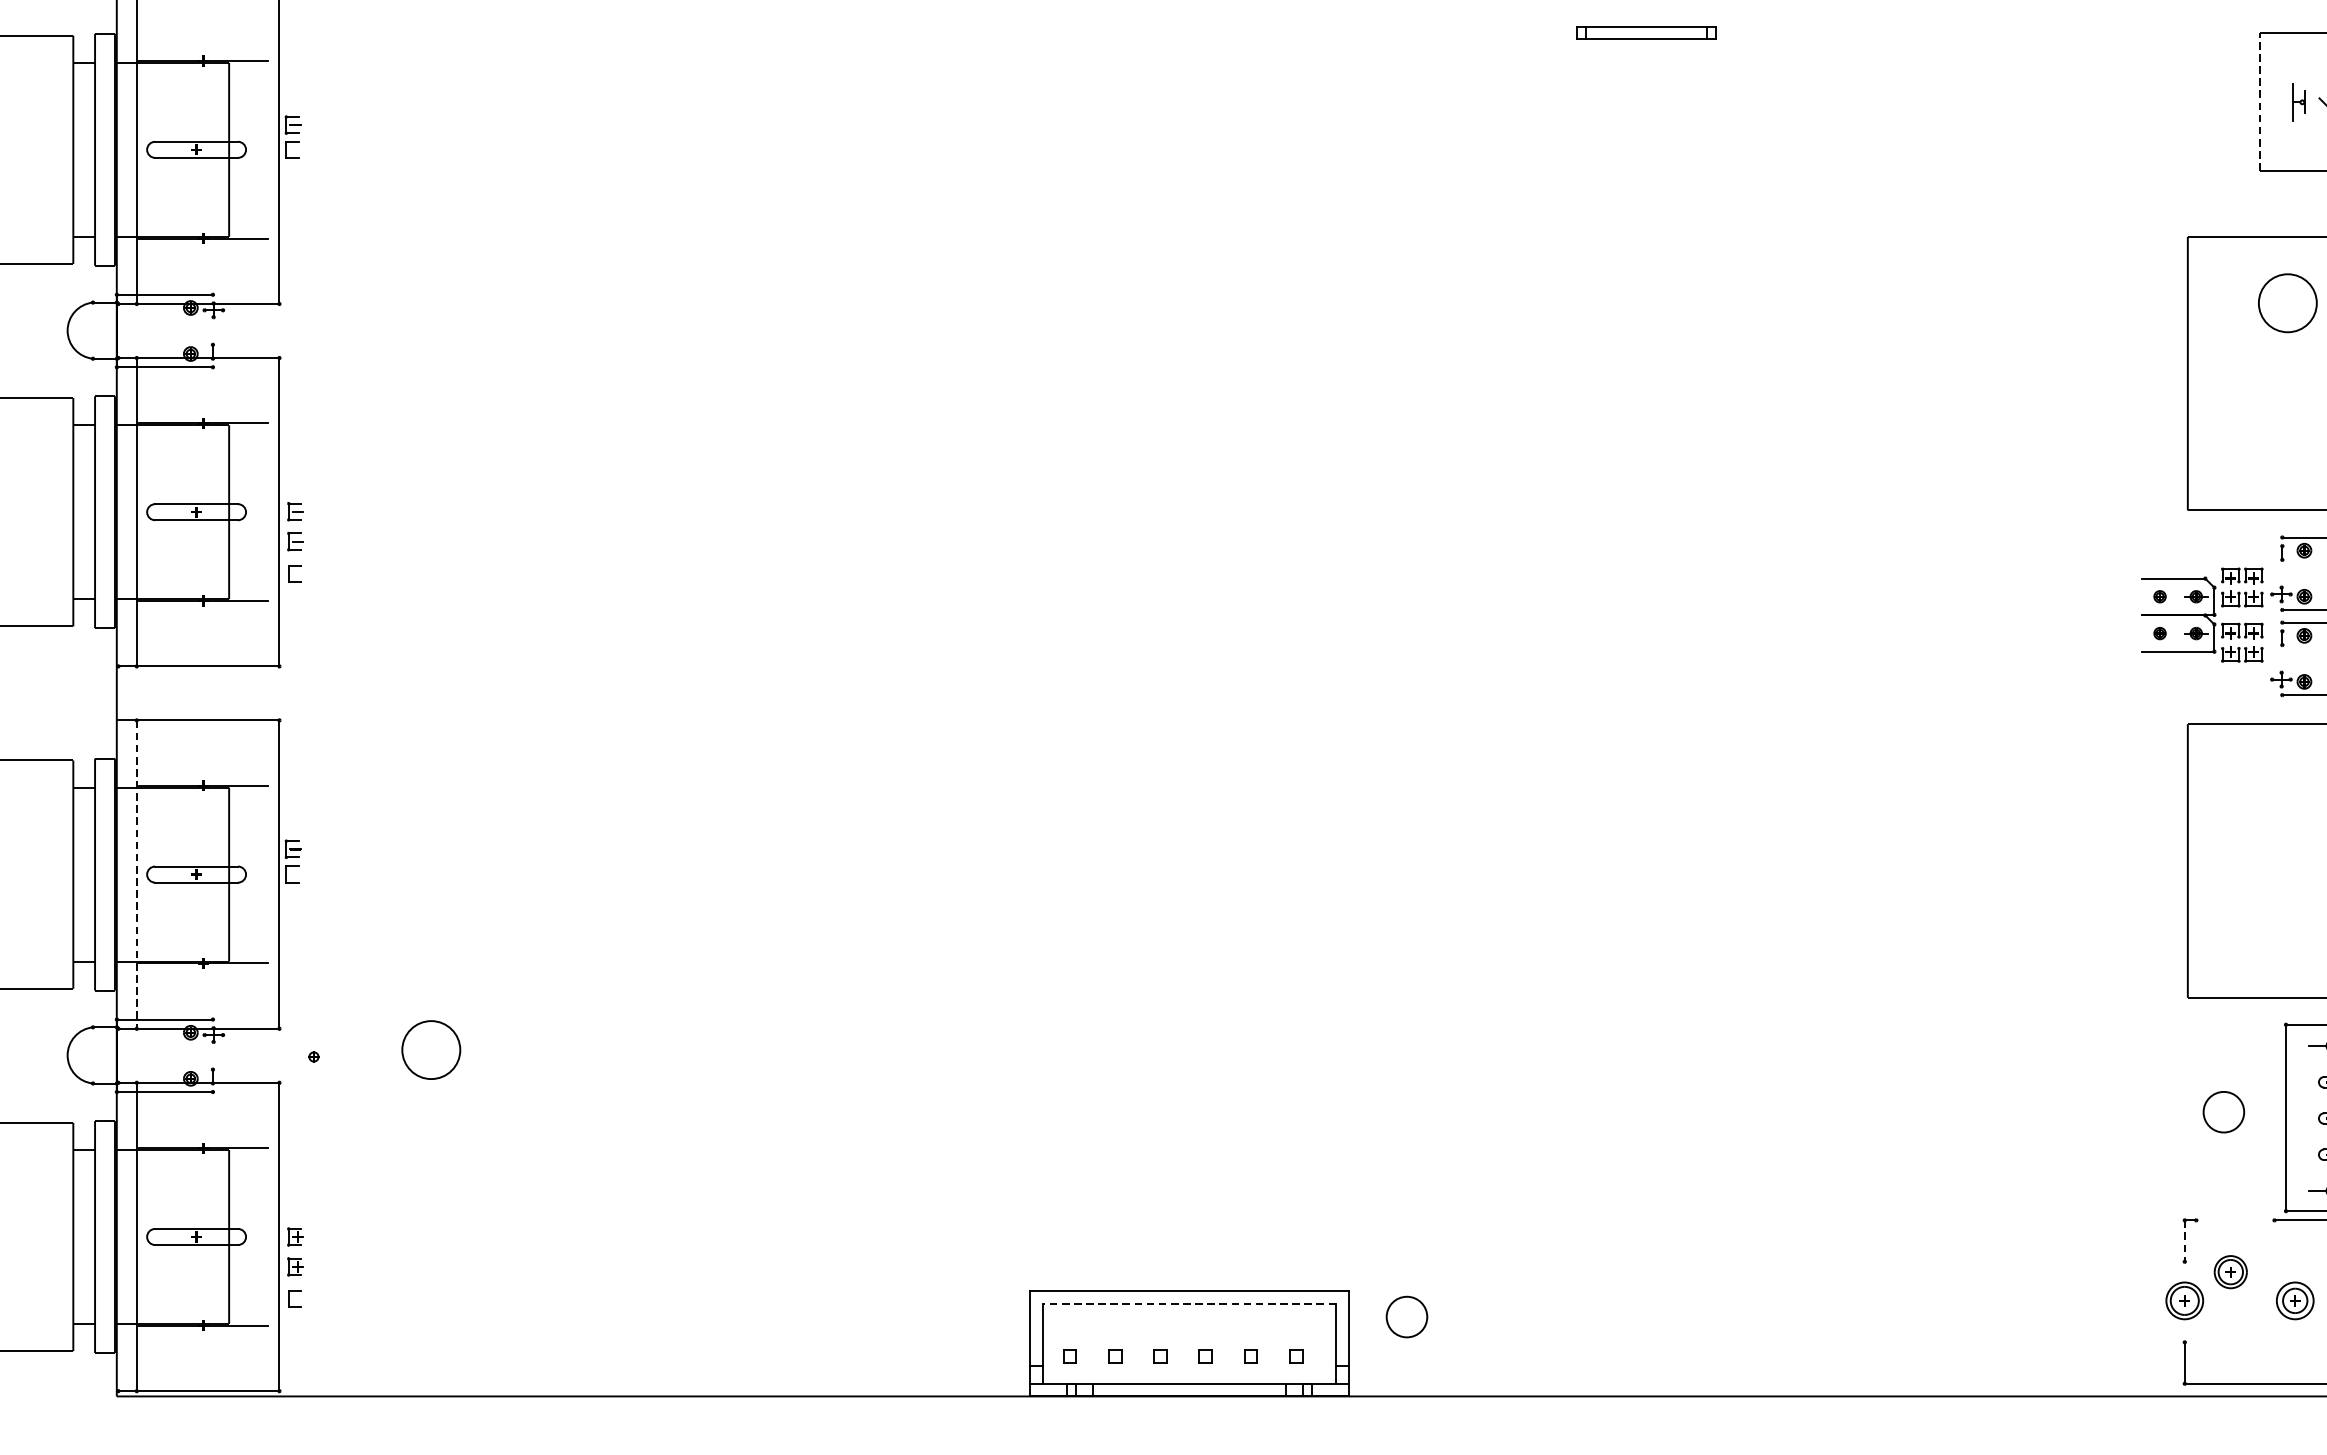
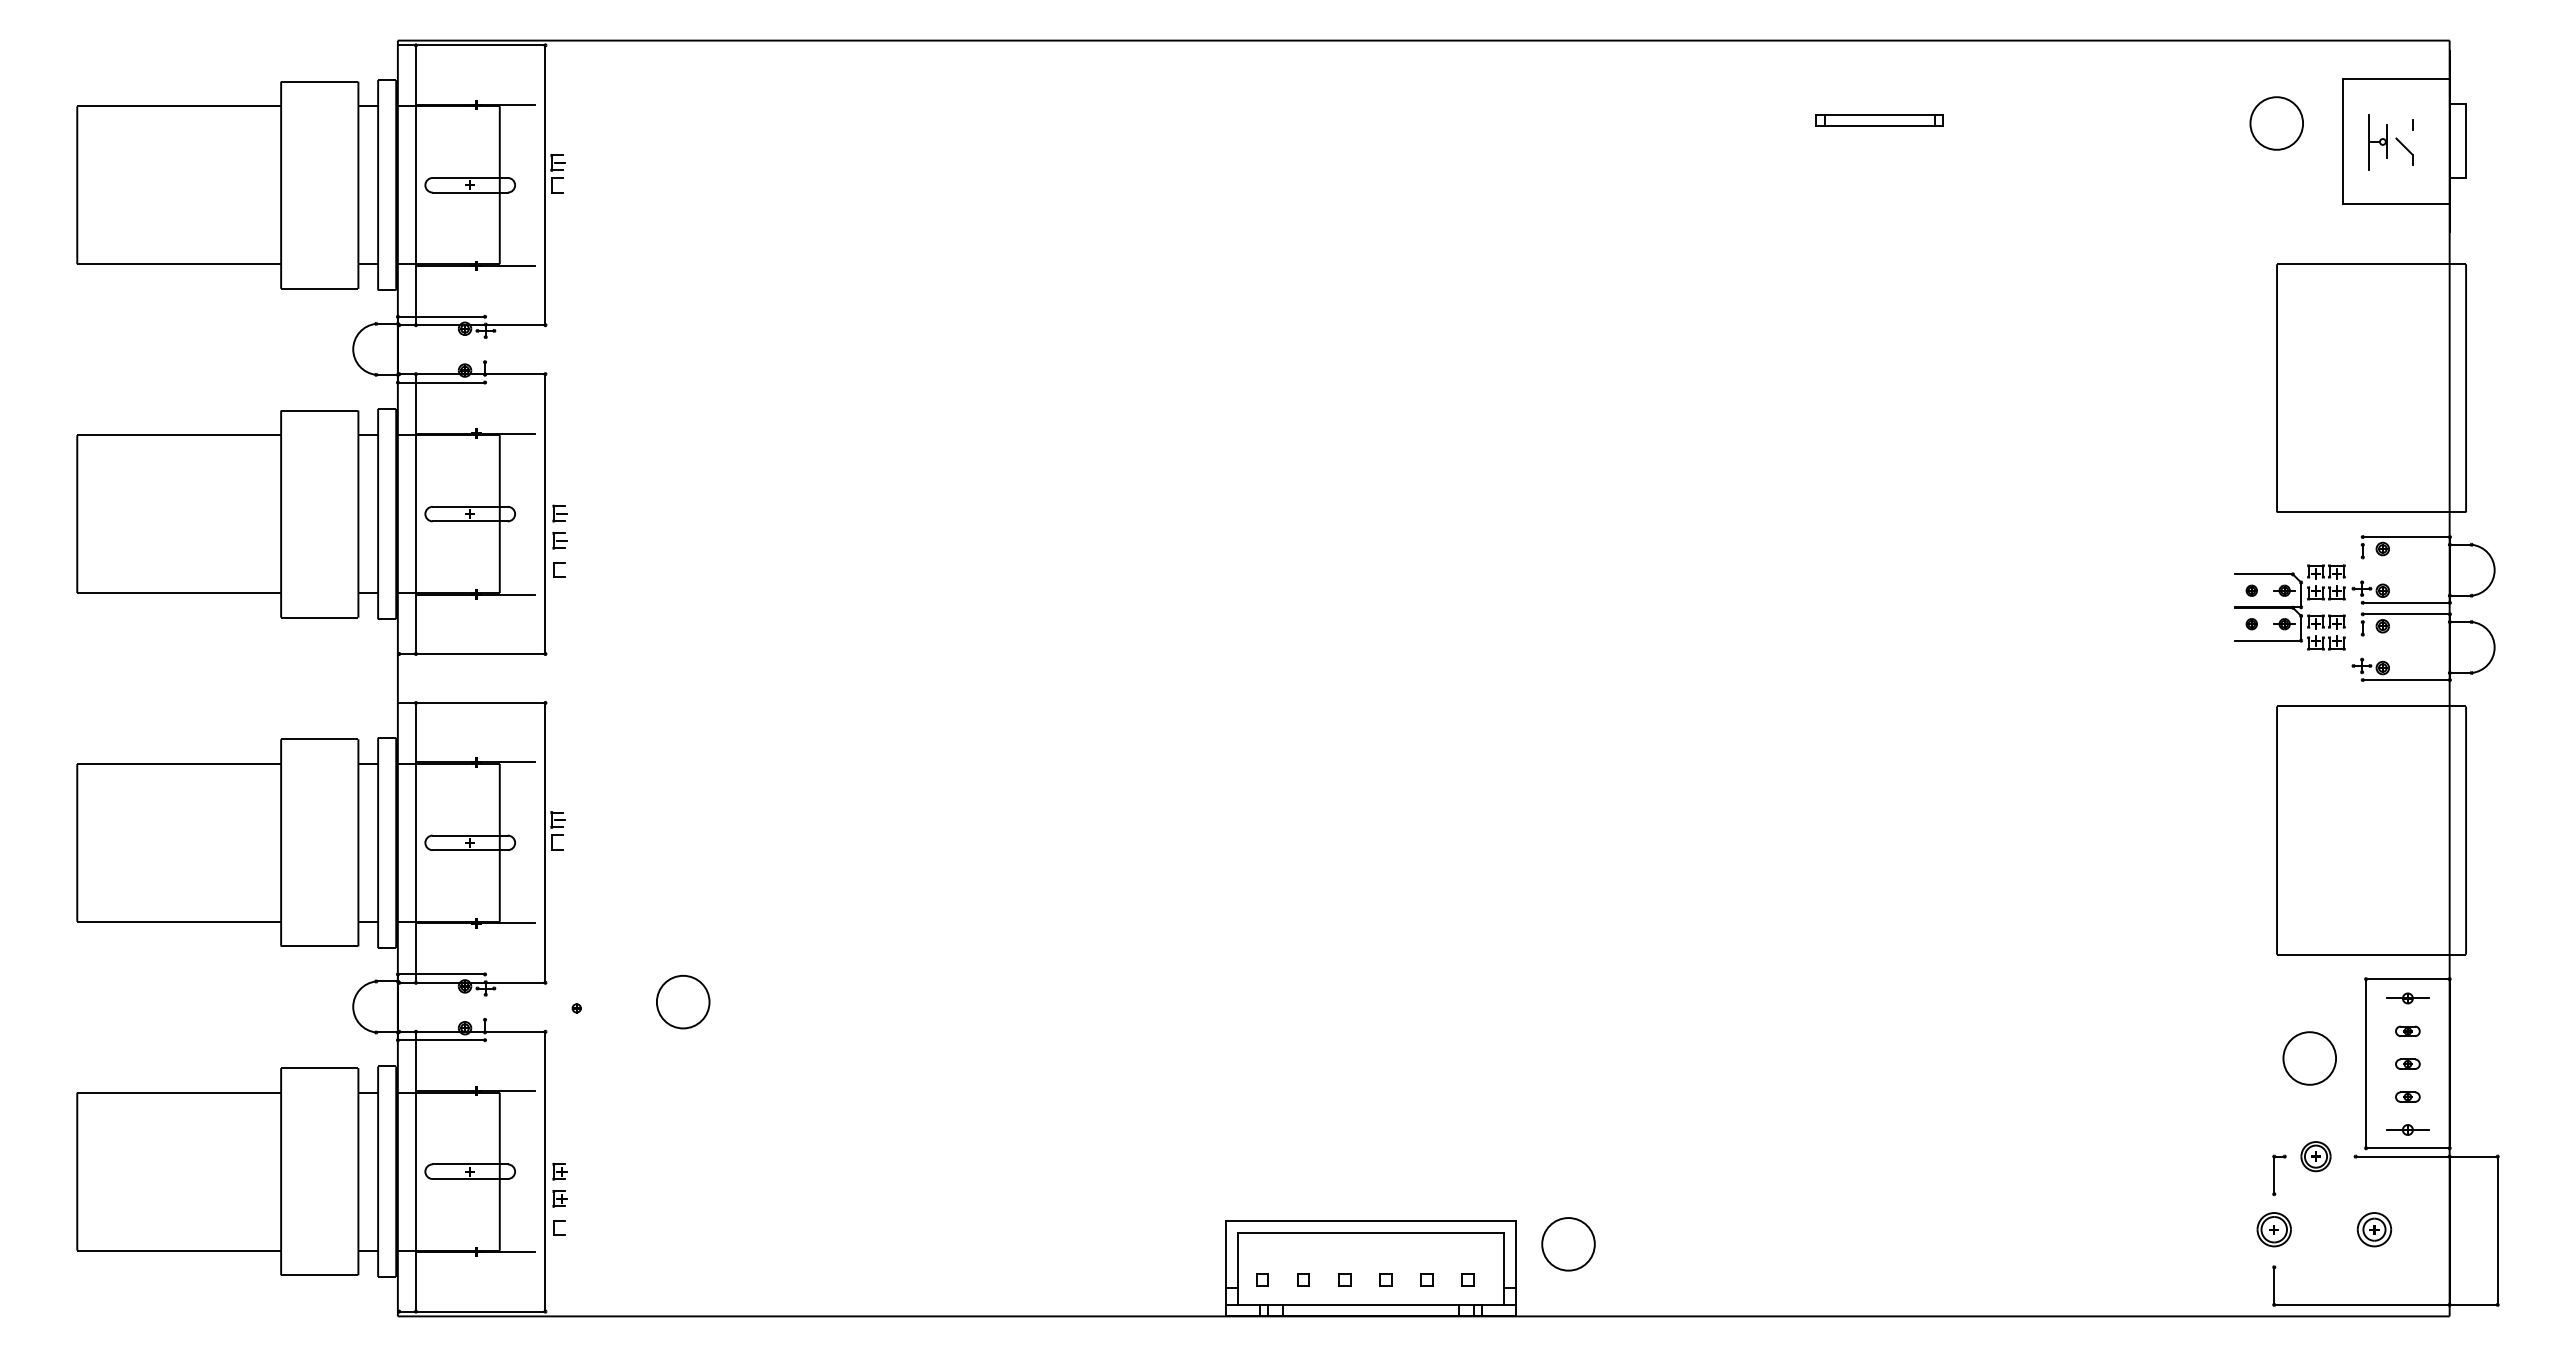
part: (1646, 33) -> (1879, 120), moved
line: (2259, 101) -> (2342, 141), dashed -> solid
part: (2298, 102) -> (2377, 142), size x1.67
circle: (2287, 303) -> (2276, 123), moved
line: (136, 874) -> (415, 842), dashed -> solid
circle: (2223, 1112) -> (2309, 1058), size x1.43
line: (2185, 1241) -> (2274, 1175), dashed -> solid
part: (2230, 1272) -> (2315, 1156), moved
line: (1188, 1303) -> (1370, 1232), dashed -> solid
circle: (1406, 1317) -> (1568, 1244), size x1.43

